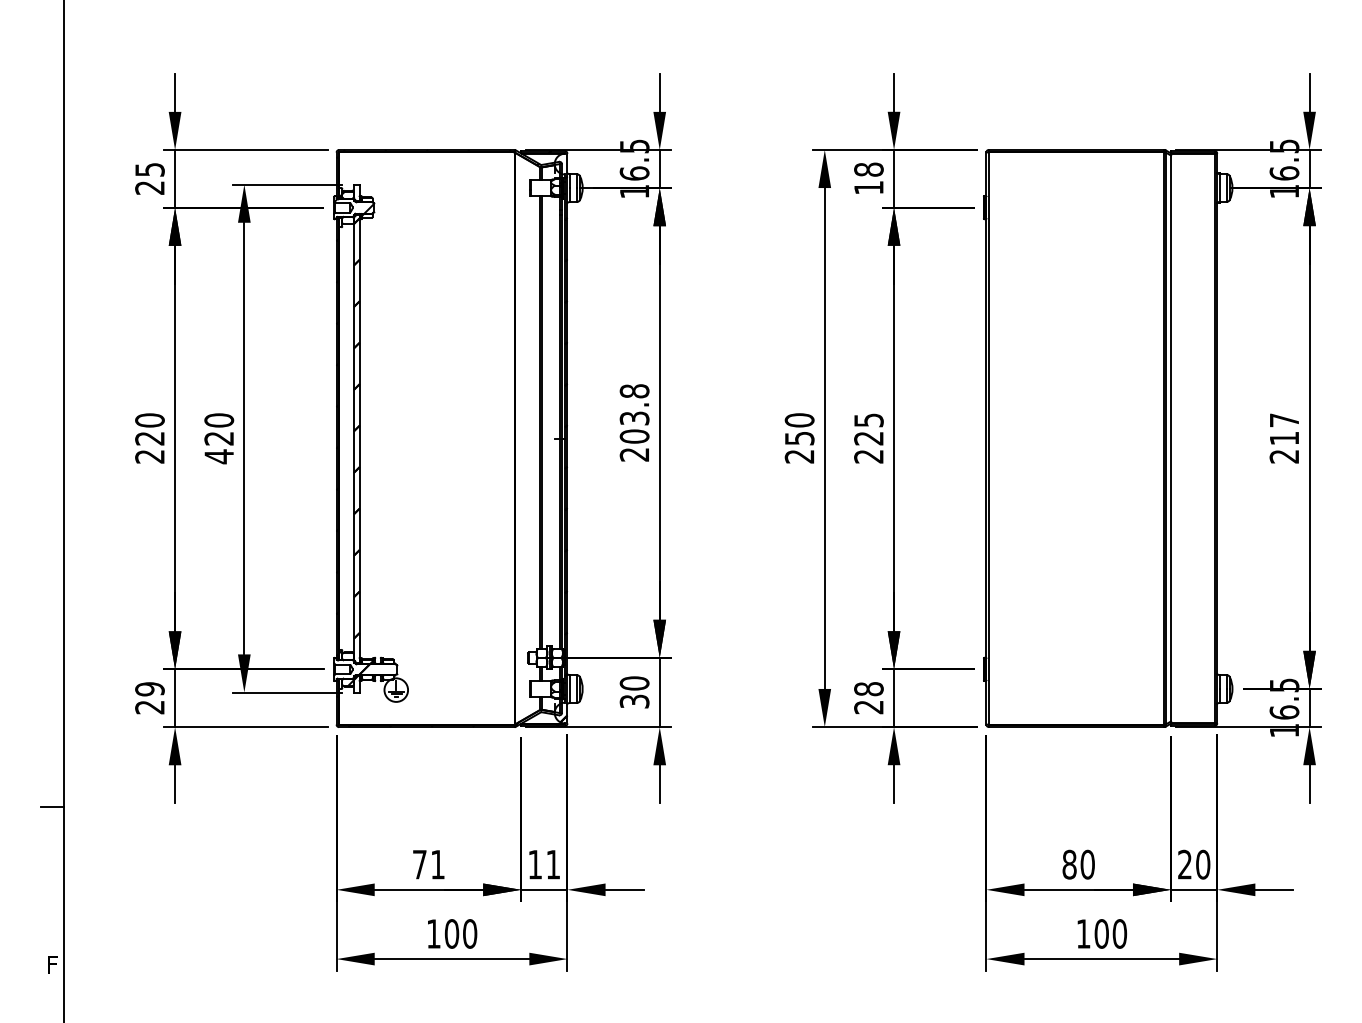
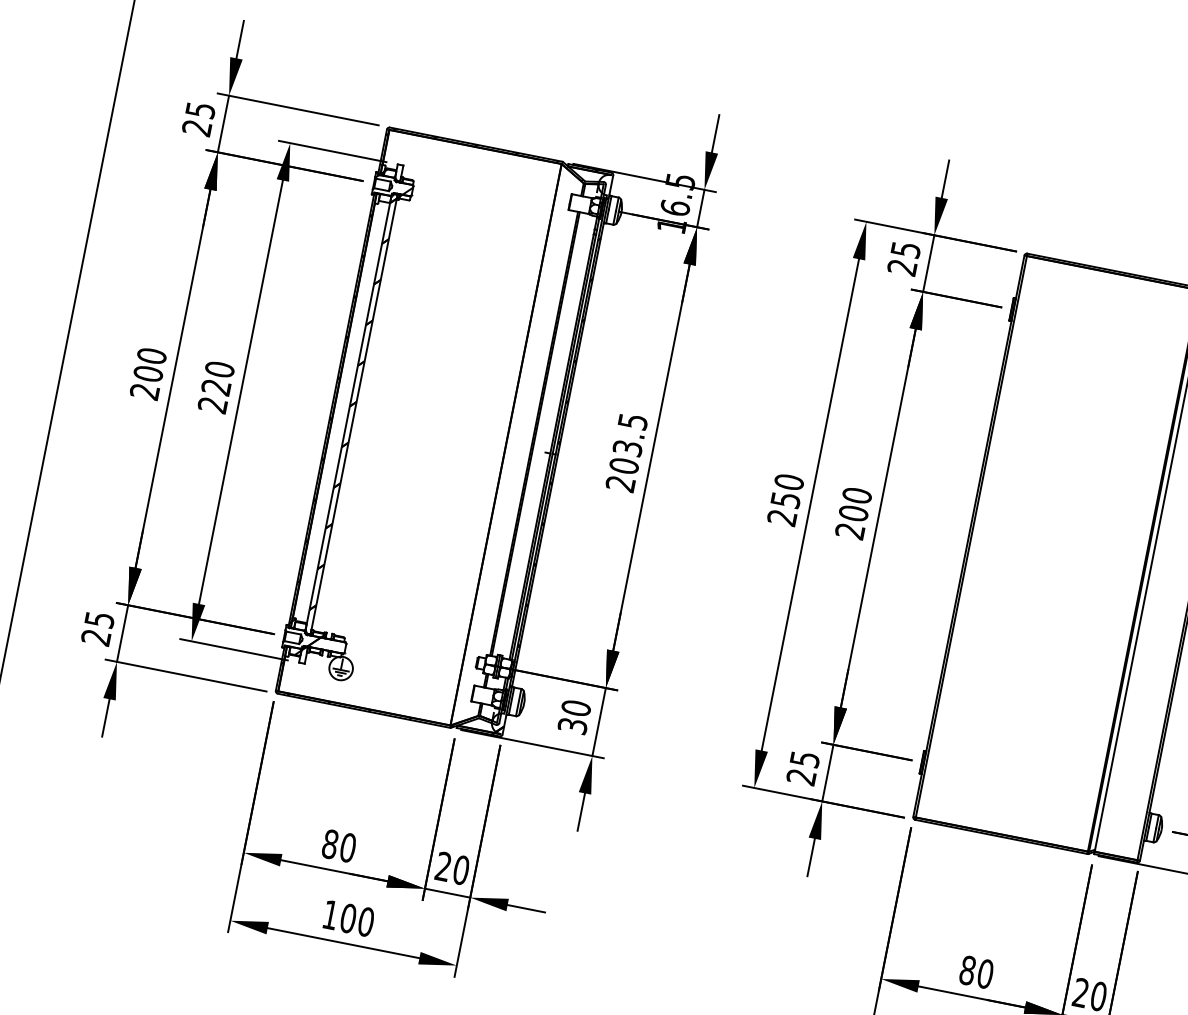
text: (868, 178) -> (903, 258), 18 -> 25
text: (634, 391) -> (632, 421), 203.8 -> 203.5
text: (868, 429) -> (854, 504), 225 -> 200
text: (149, 438) -> (147, 373), 220 -> 200
text: (218, 456) -> (212, 404), 420 -> 220
text: (149, 689) -> (99, 619), 29 -> 25
text: (868, 689) -> (804, 759), 28 -> 25
text: (428, 864) -> (338, 845), 71 -> 80
text: (544, 864) -> (452, 868), 11 -> 20

